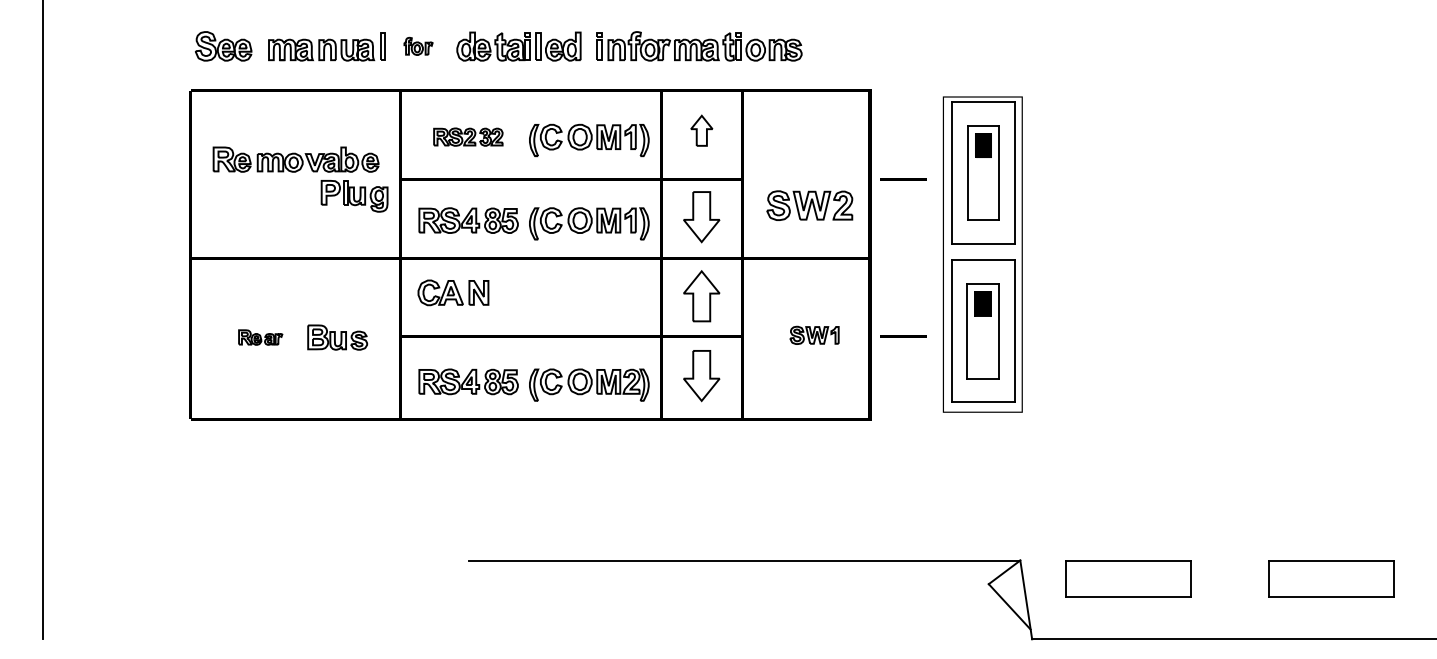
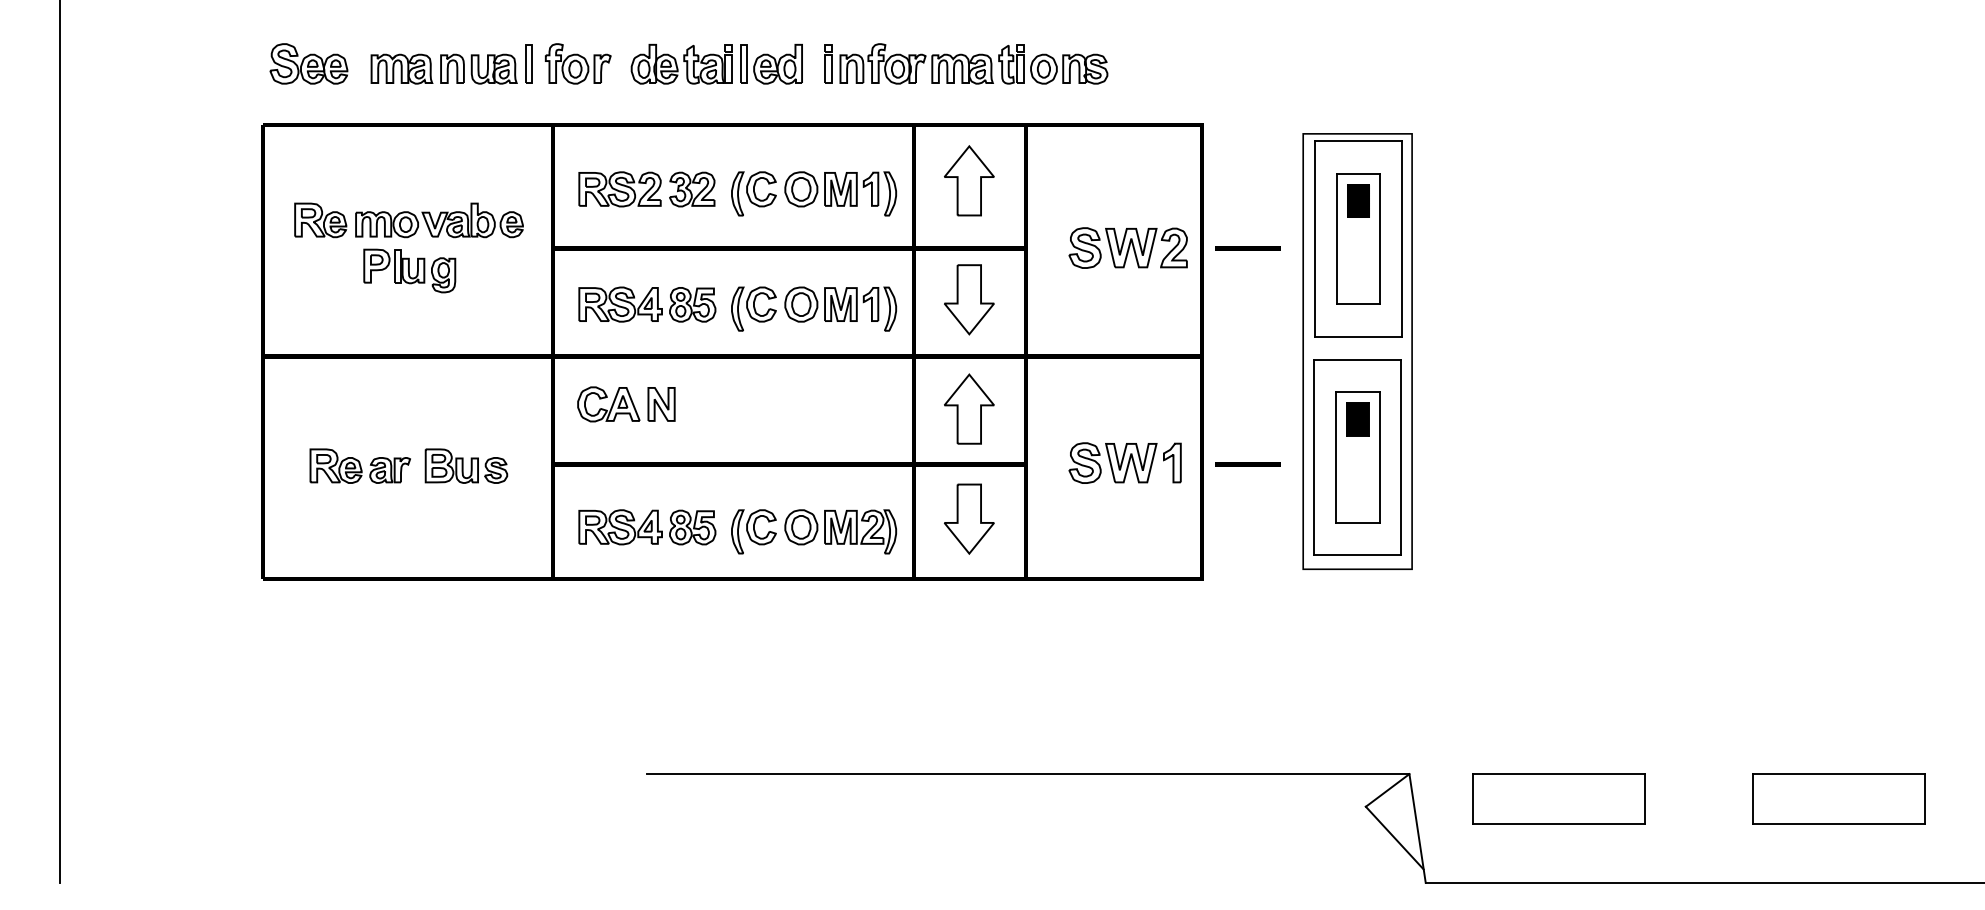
part: (418, 46) -> (578, 64), size x1.67
part: (701, 130) -> (969, 180), size x1.67
part: (468, 136) -> (647, 188), size x1.43
part: (354, 196) -> (409, 271), moved
part: (809, 205) -> (1127, 247), moved
part: (814, 335) -> (1125, 463), size x1.67
part: (260, 337) -> (359, 466), size x1.67

